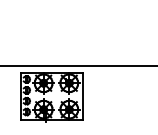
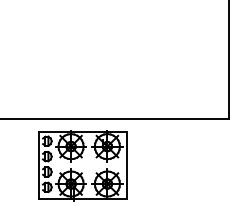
part: (51, 96) -> (82, 165), moved

